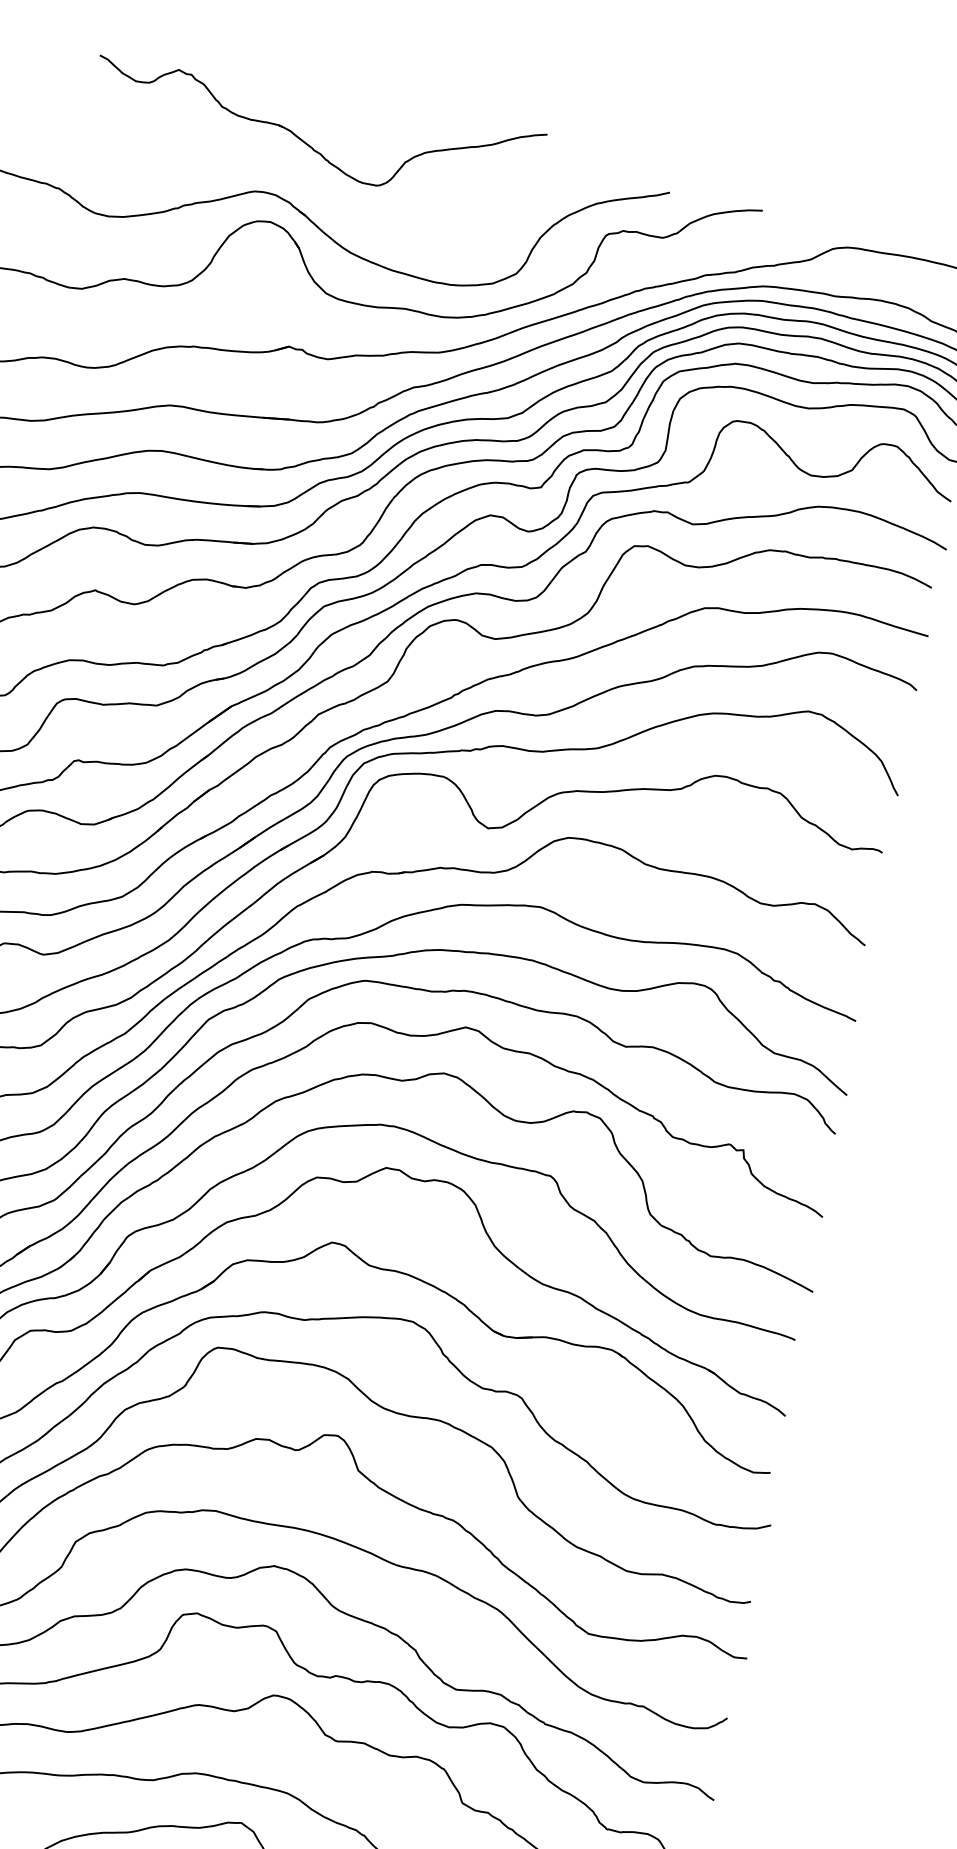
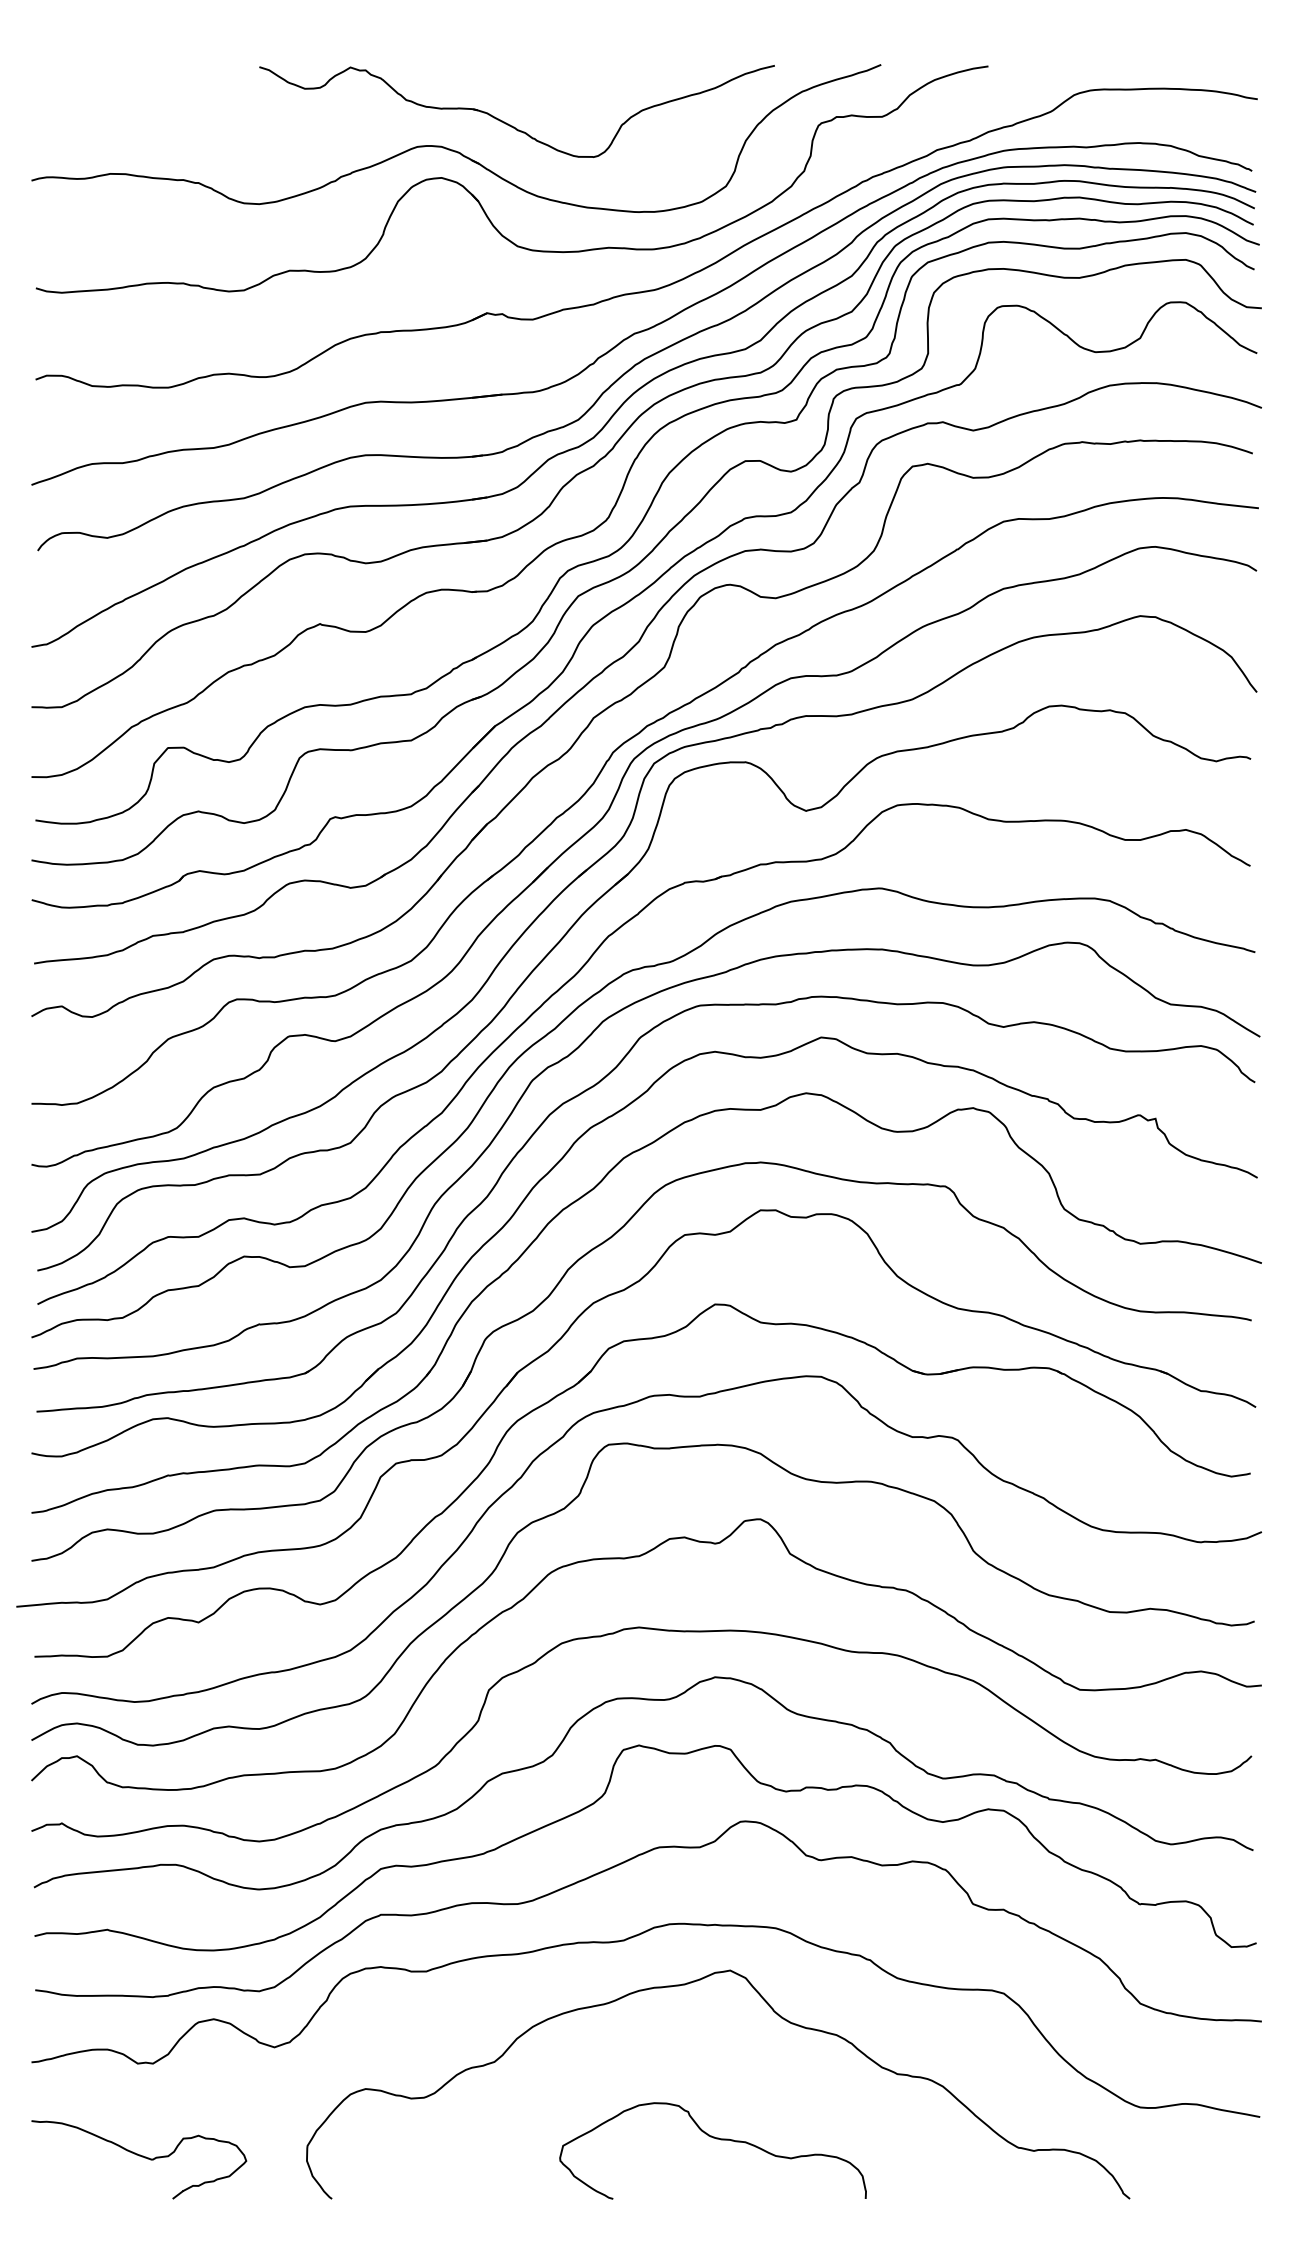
part: (308, 144) -> (510, 124), moved

